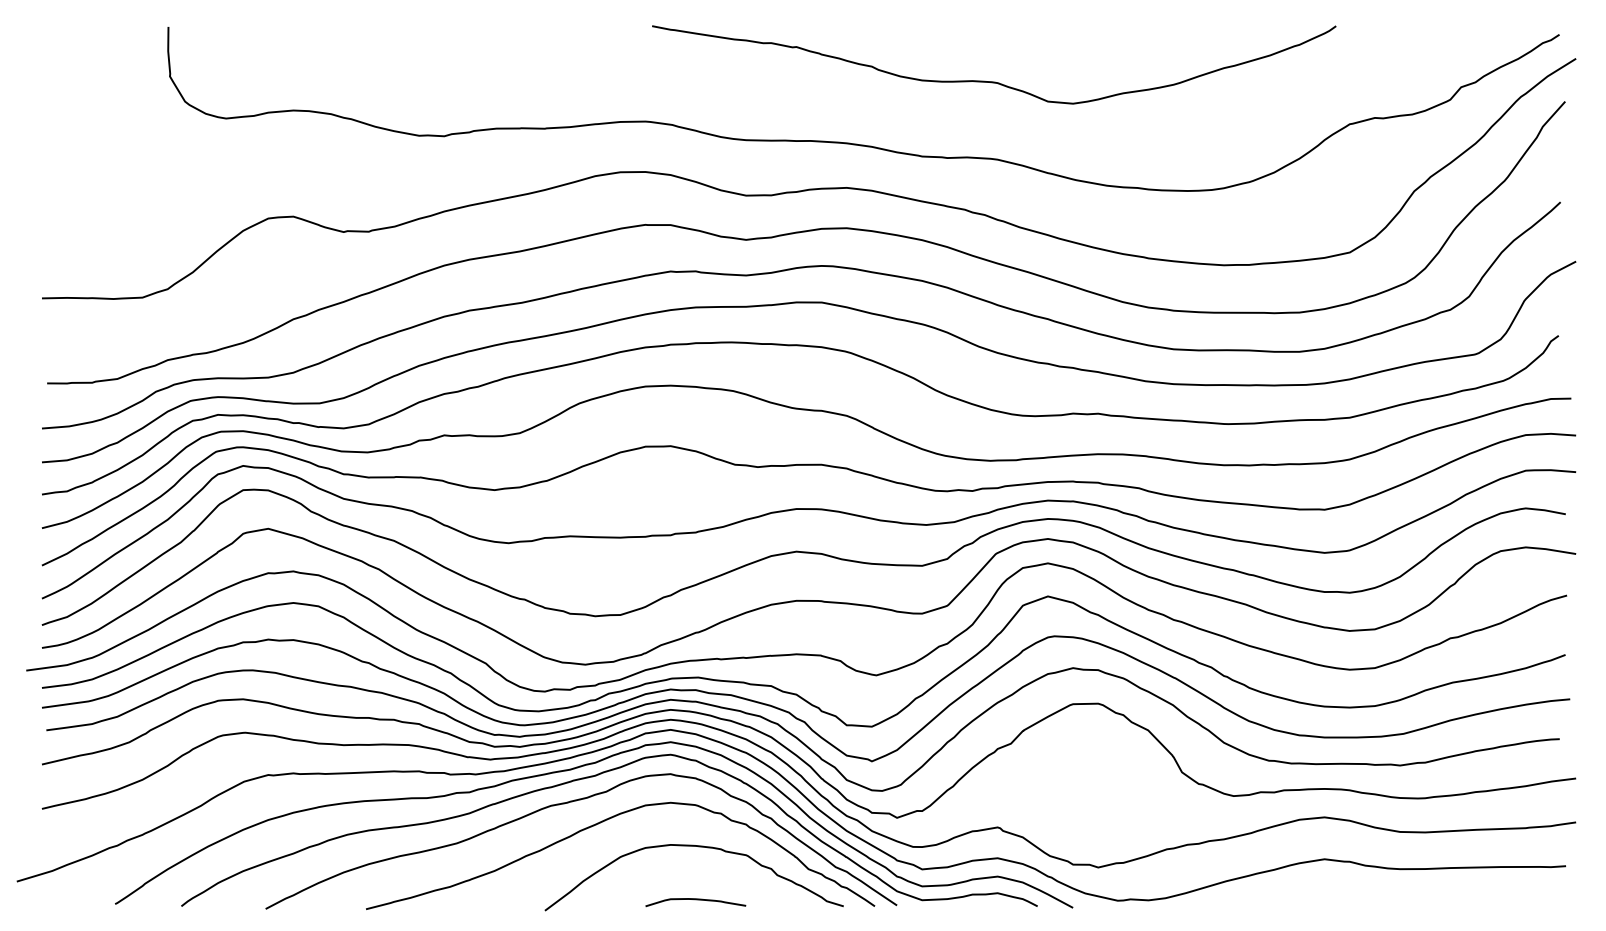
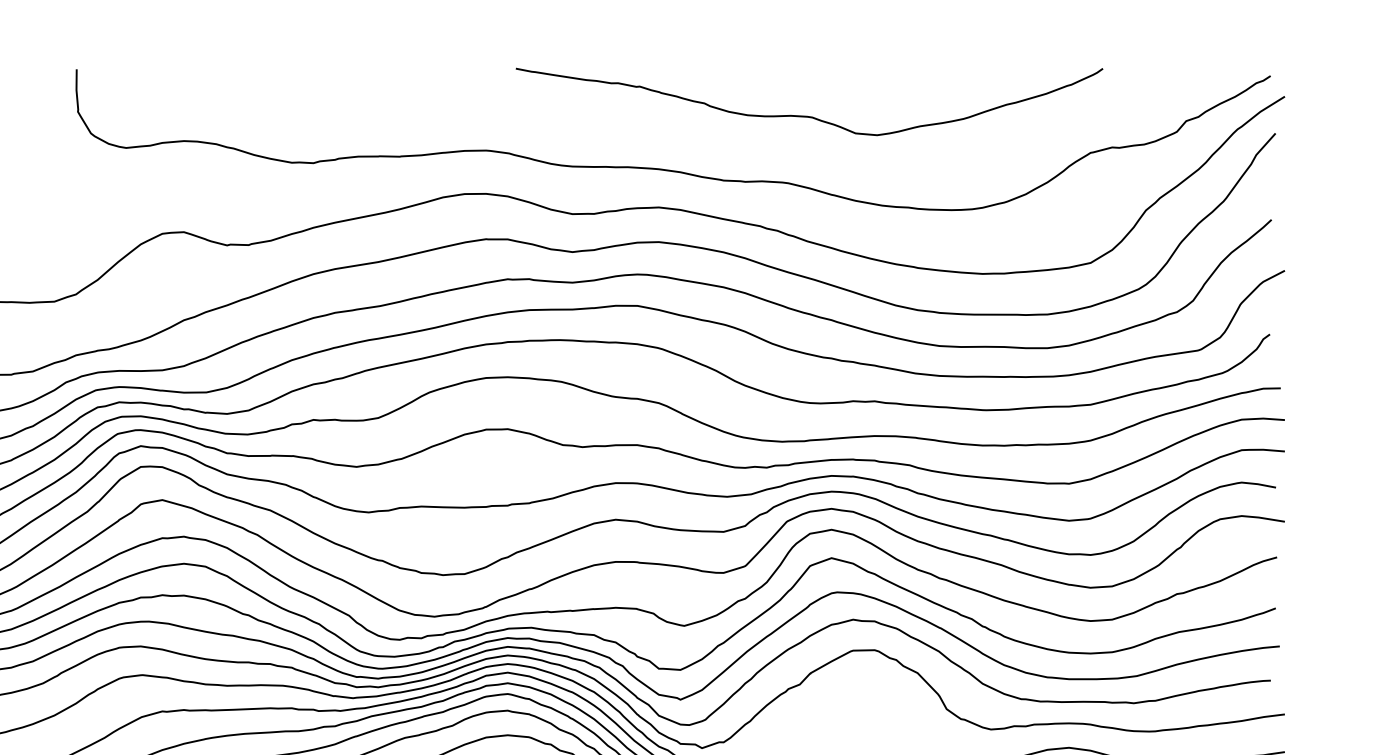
curve: (994, 81) -> (809, 116), moved

